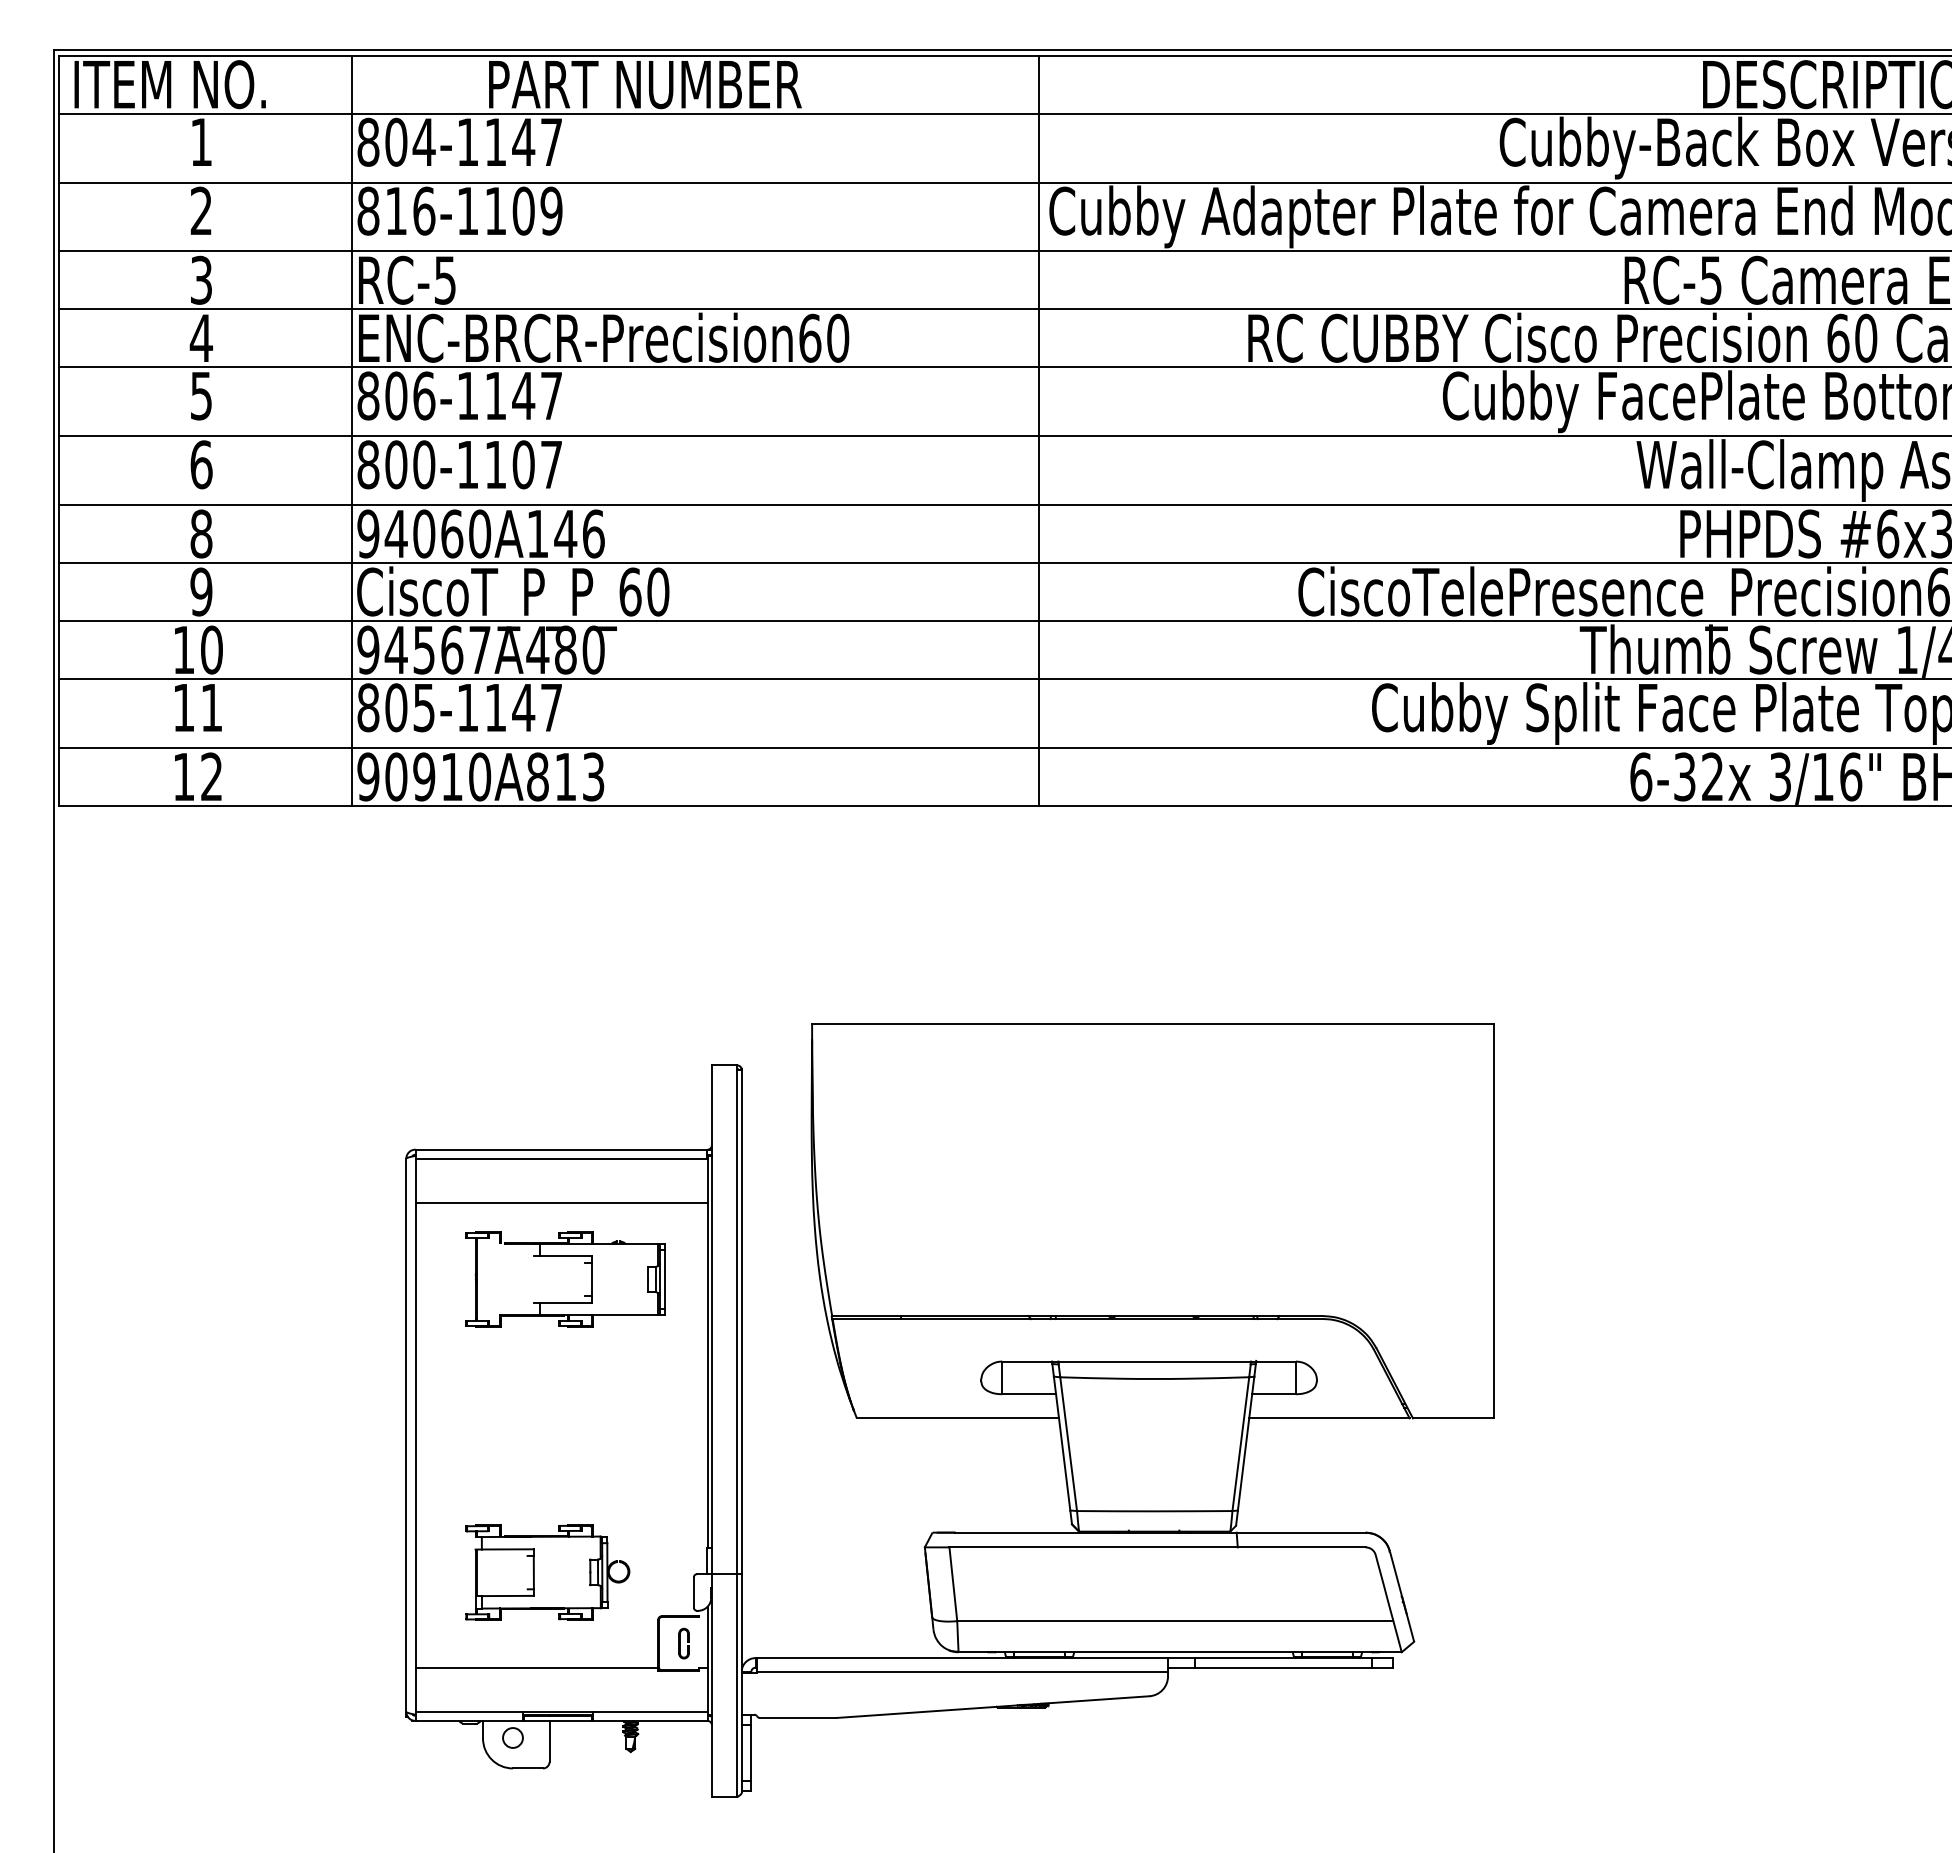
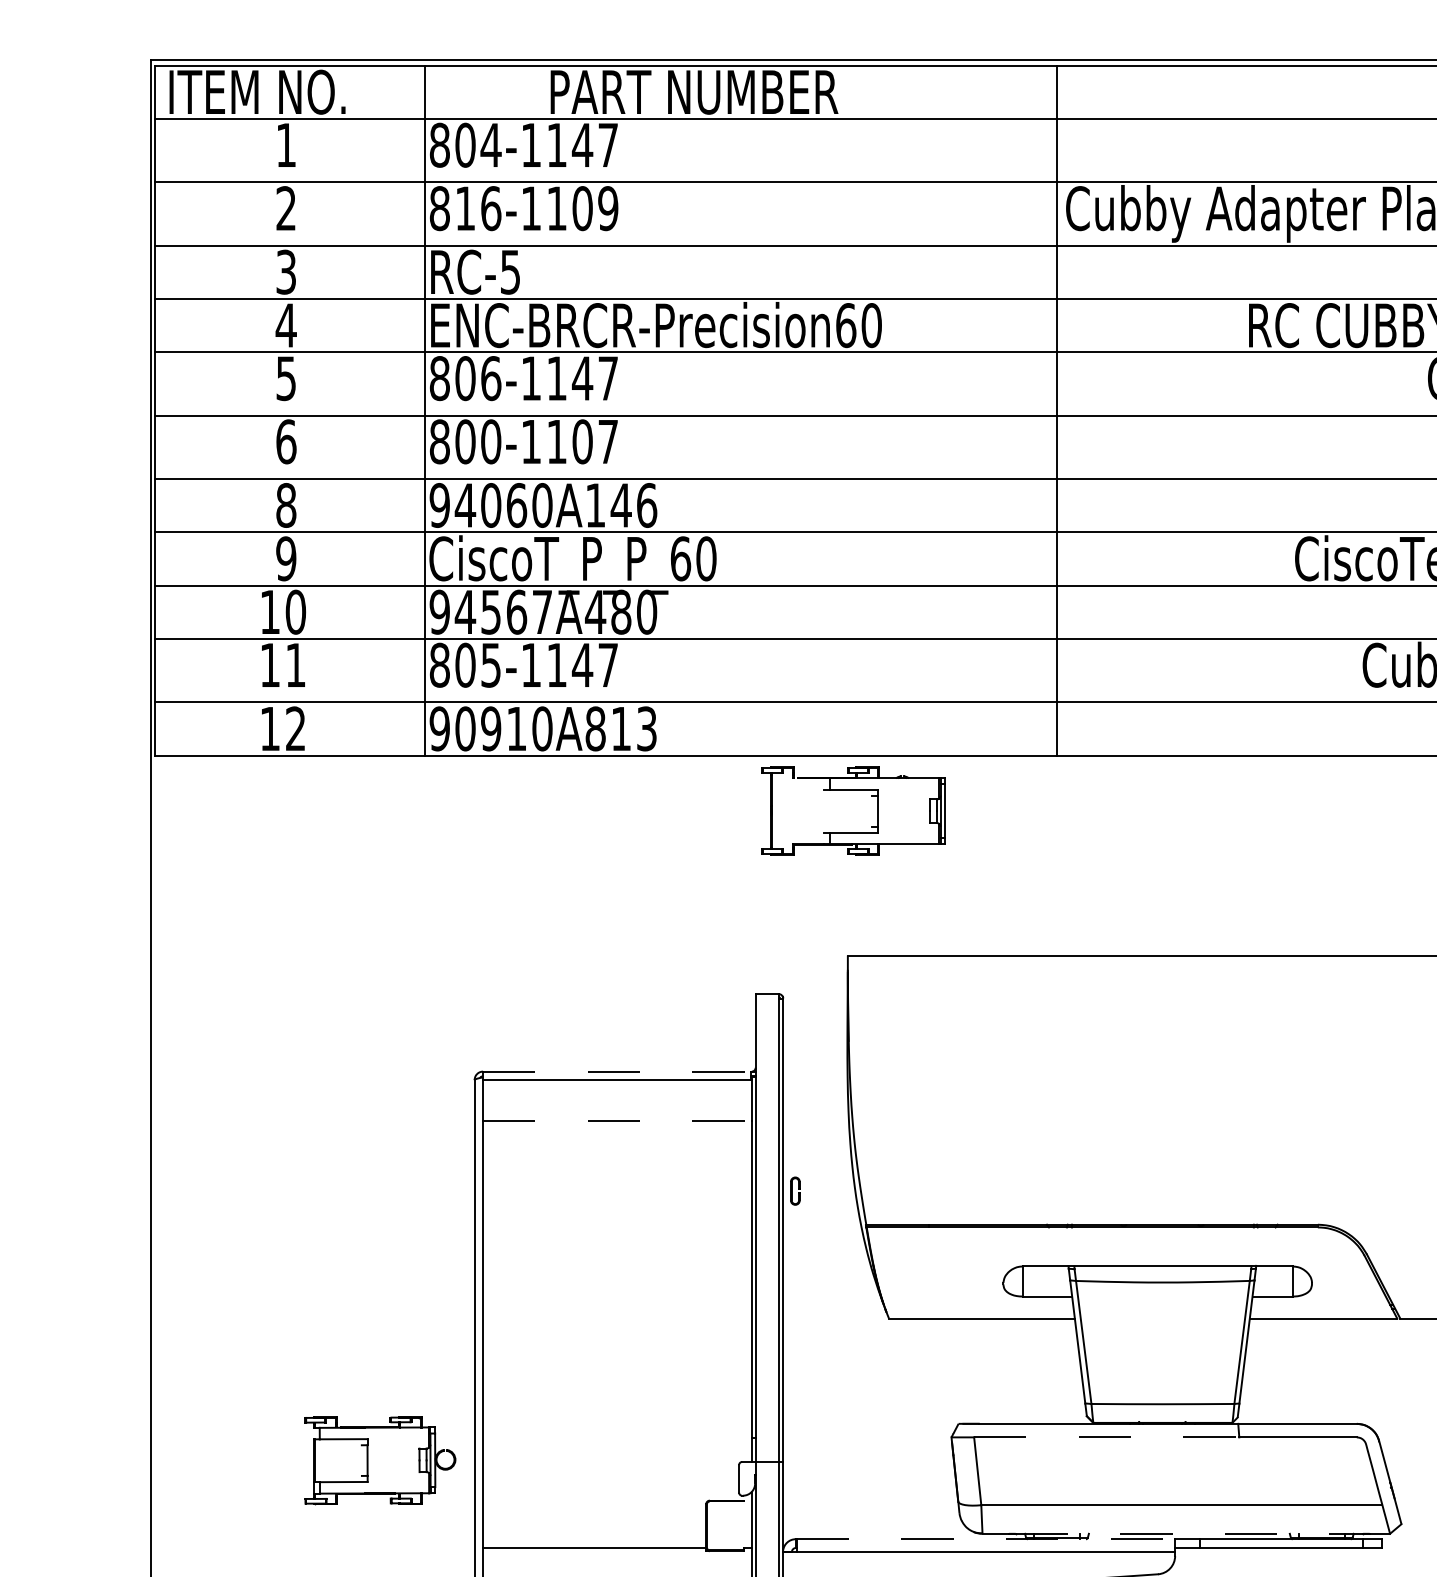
line: (561, 1149) -> (617, 1071), solid -> dashed
line: (562, 1202) -> (618, 1120), solid -> dashed
part: (565, 1256) -> (853, 790), moved
line: (1094, 1547) -> (1107, 1437), solid -> dashed
part: (547, 1572) -> (380, 1460), moved
part: (683, 1643) -> (794, 1191), moved
line: (1183, 1652) -> (1189, 1534), solid -> dashed
line: (962, 1658) -> (986, 1539), solid -> dashed

